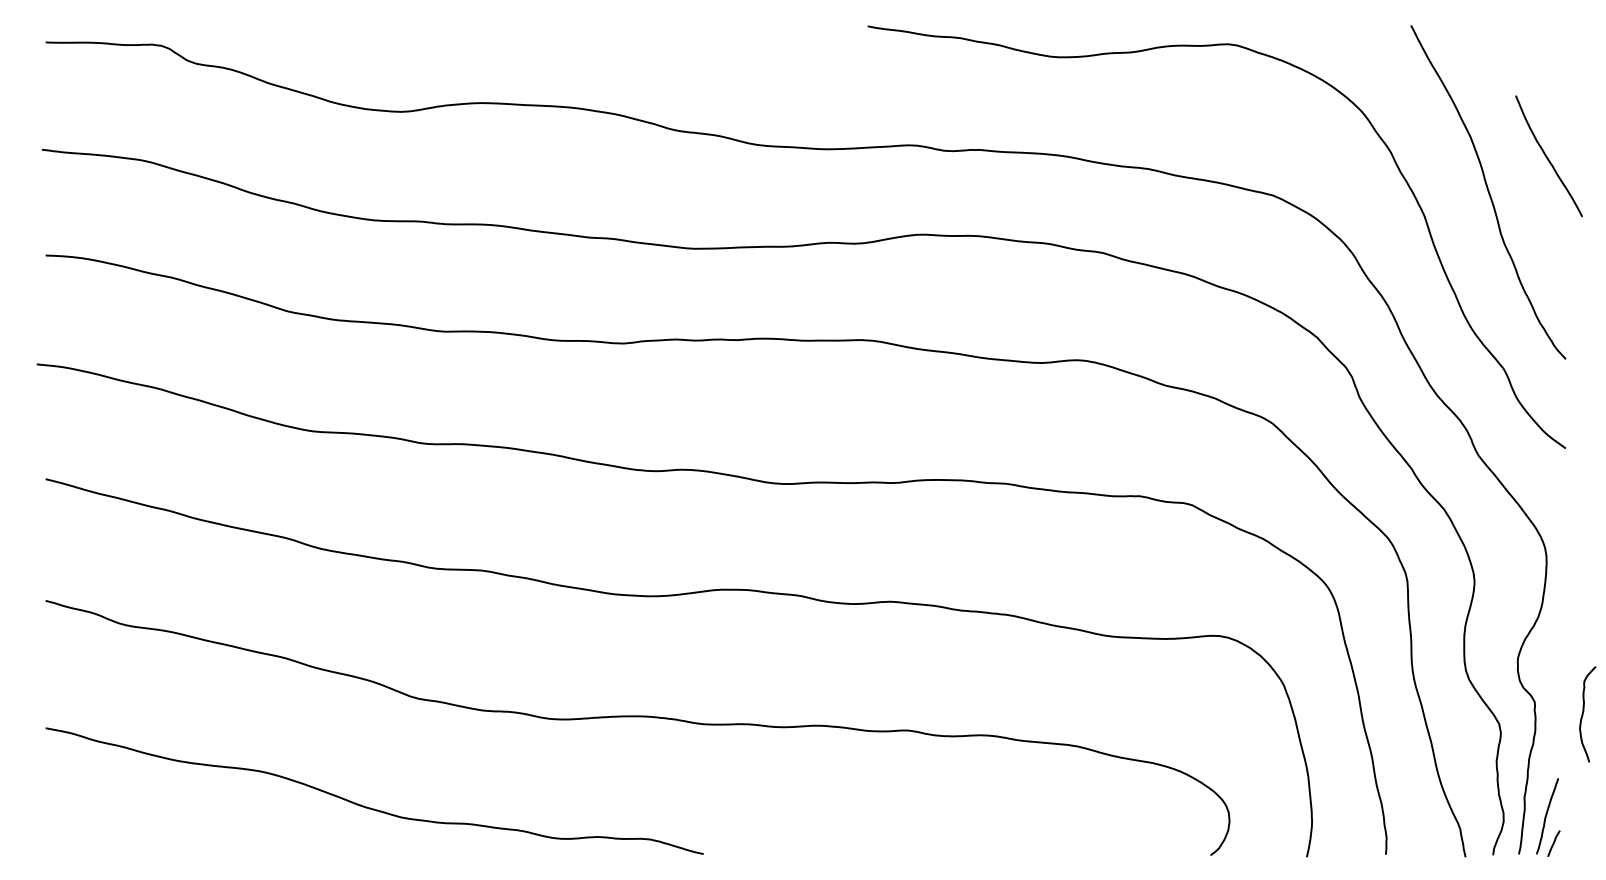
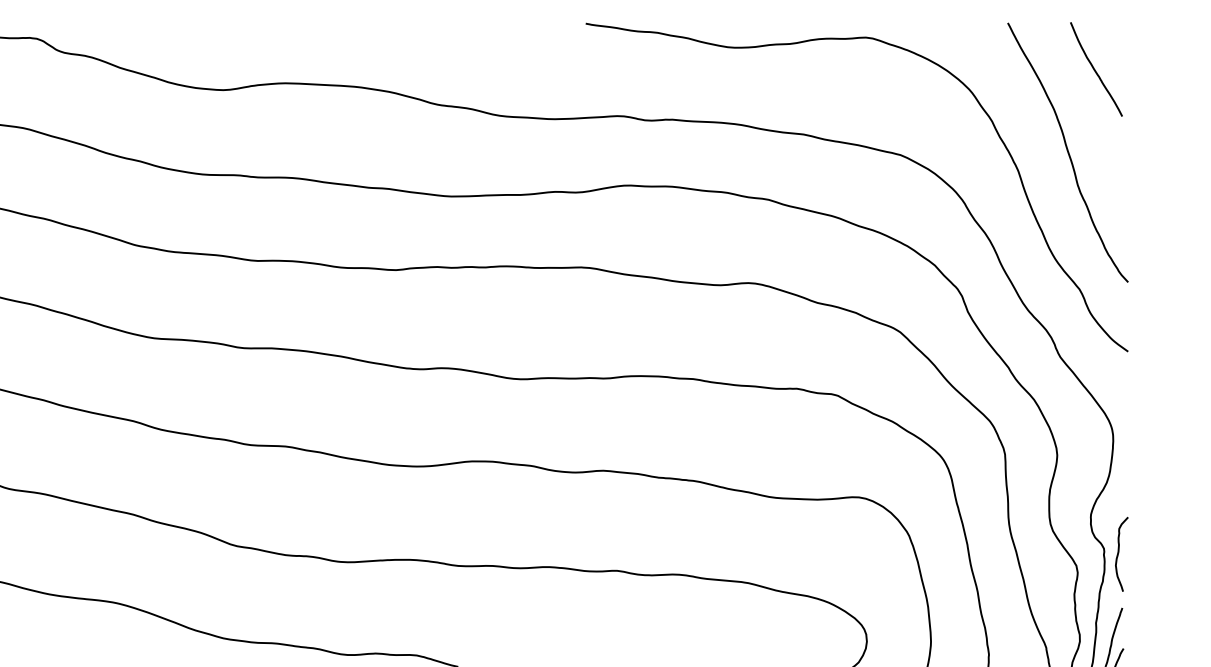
curve: (1547, 156) -> (1095, 69), moved
curve: (1583, 714) -> (1118, 554), moved

